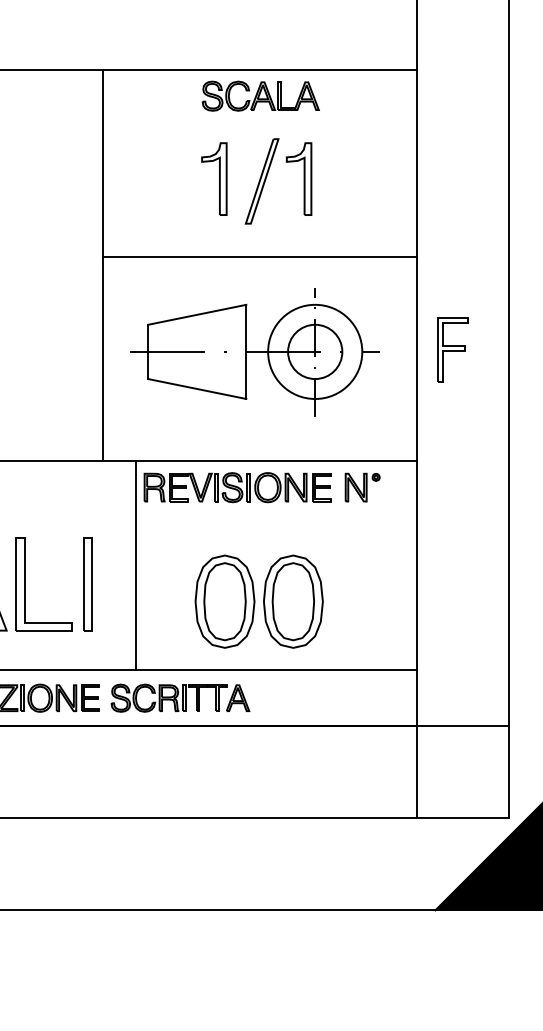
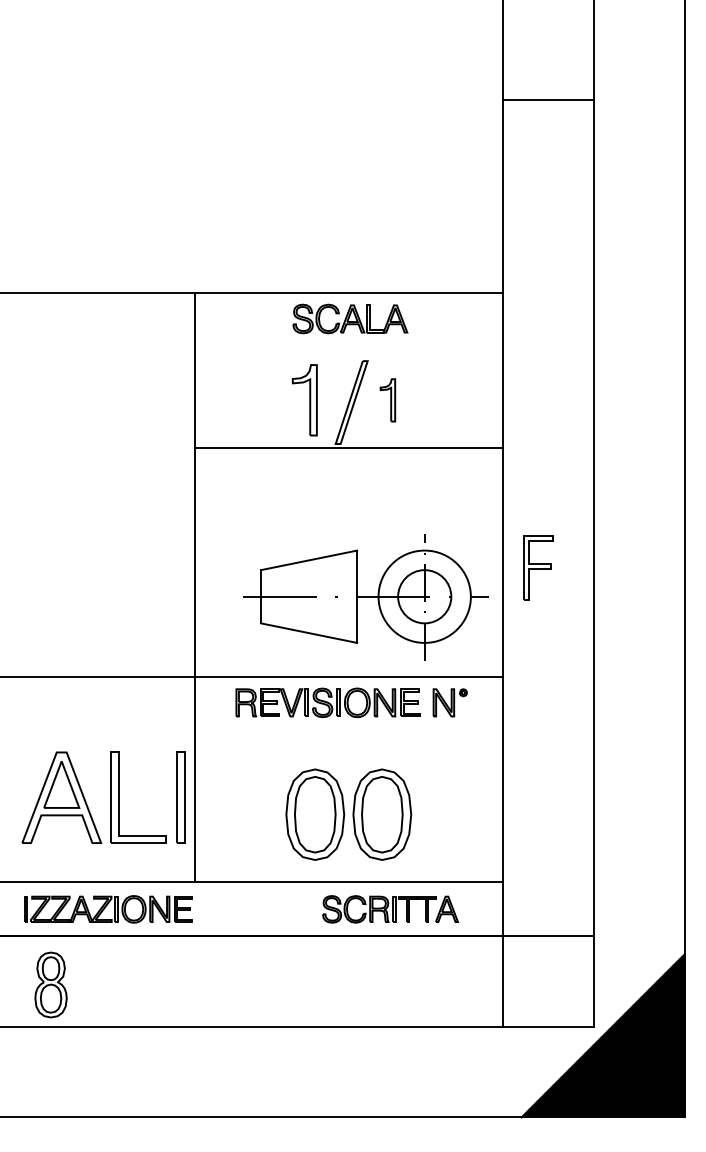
part: (298, 179) -> (387, 400), size x0.6
line: (259, 256) -> (349, 448), moved
part: (254, 352) -> (365, 597), moved
line: (135, 565) -> (194, 779), moved
part: (180, 698) -> (390, 909), moved

